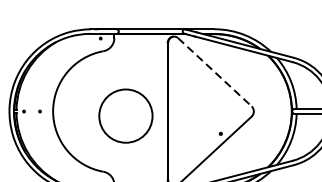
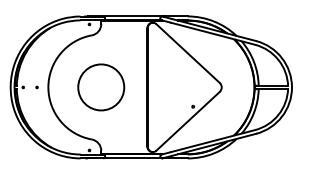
line: (215, 72) -> (188, 53), dashed -> solid
circle: (126, 116) -> (101, 87), moved

